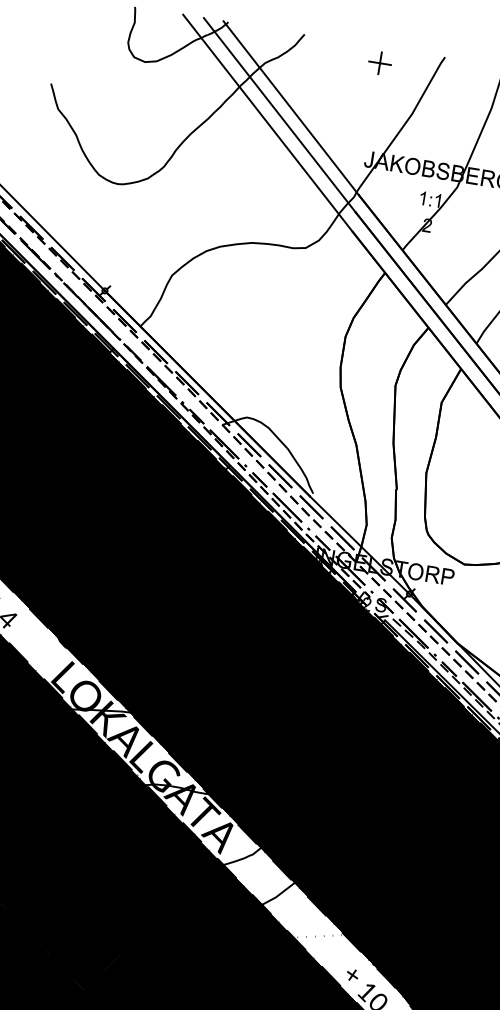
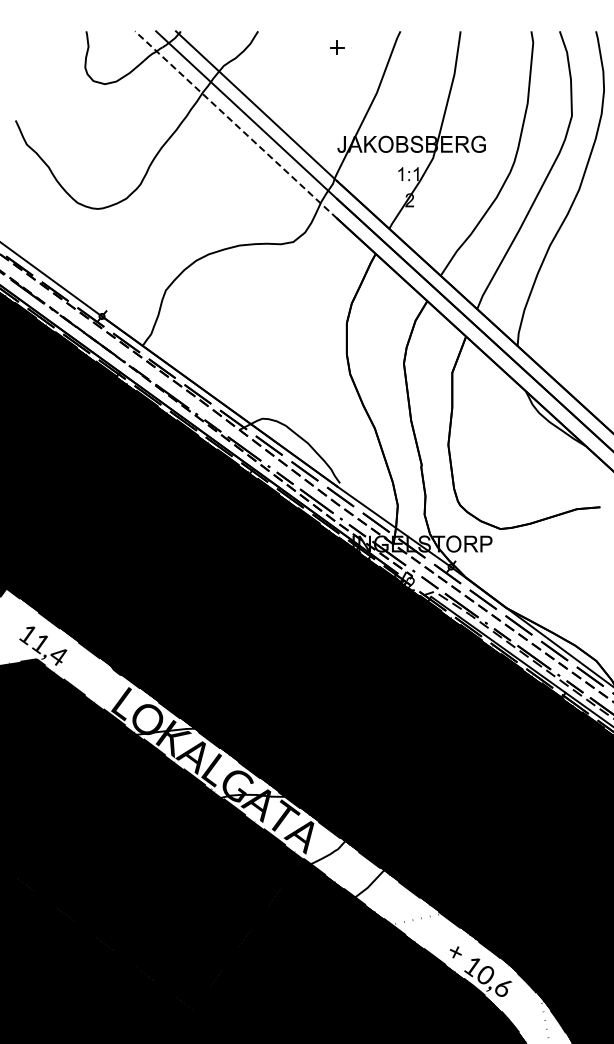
part: (379, 62) -> (336, 47), size x0.6
line: (268, 122) -> (236, 124), solid -> dashed
fill: (380, 605) -> (424, 582), removed

